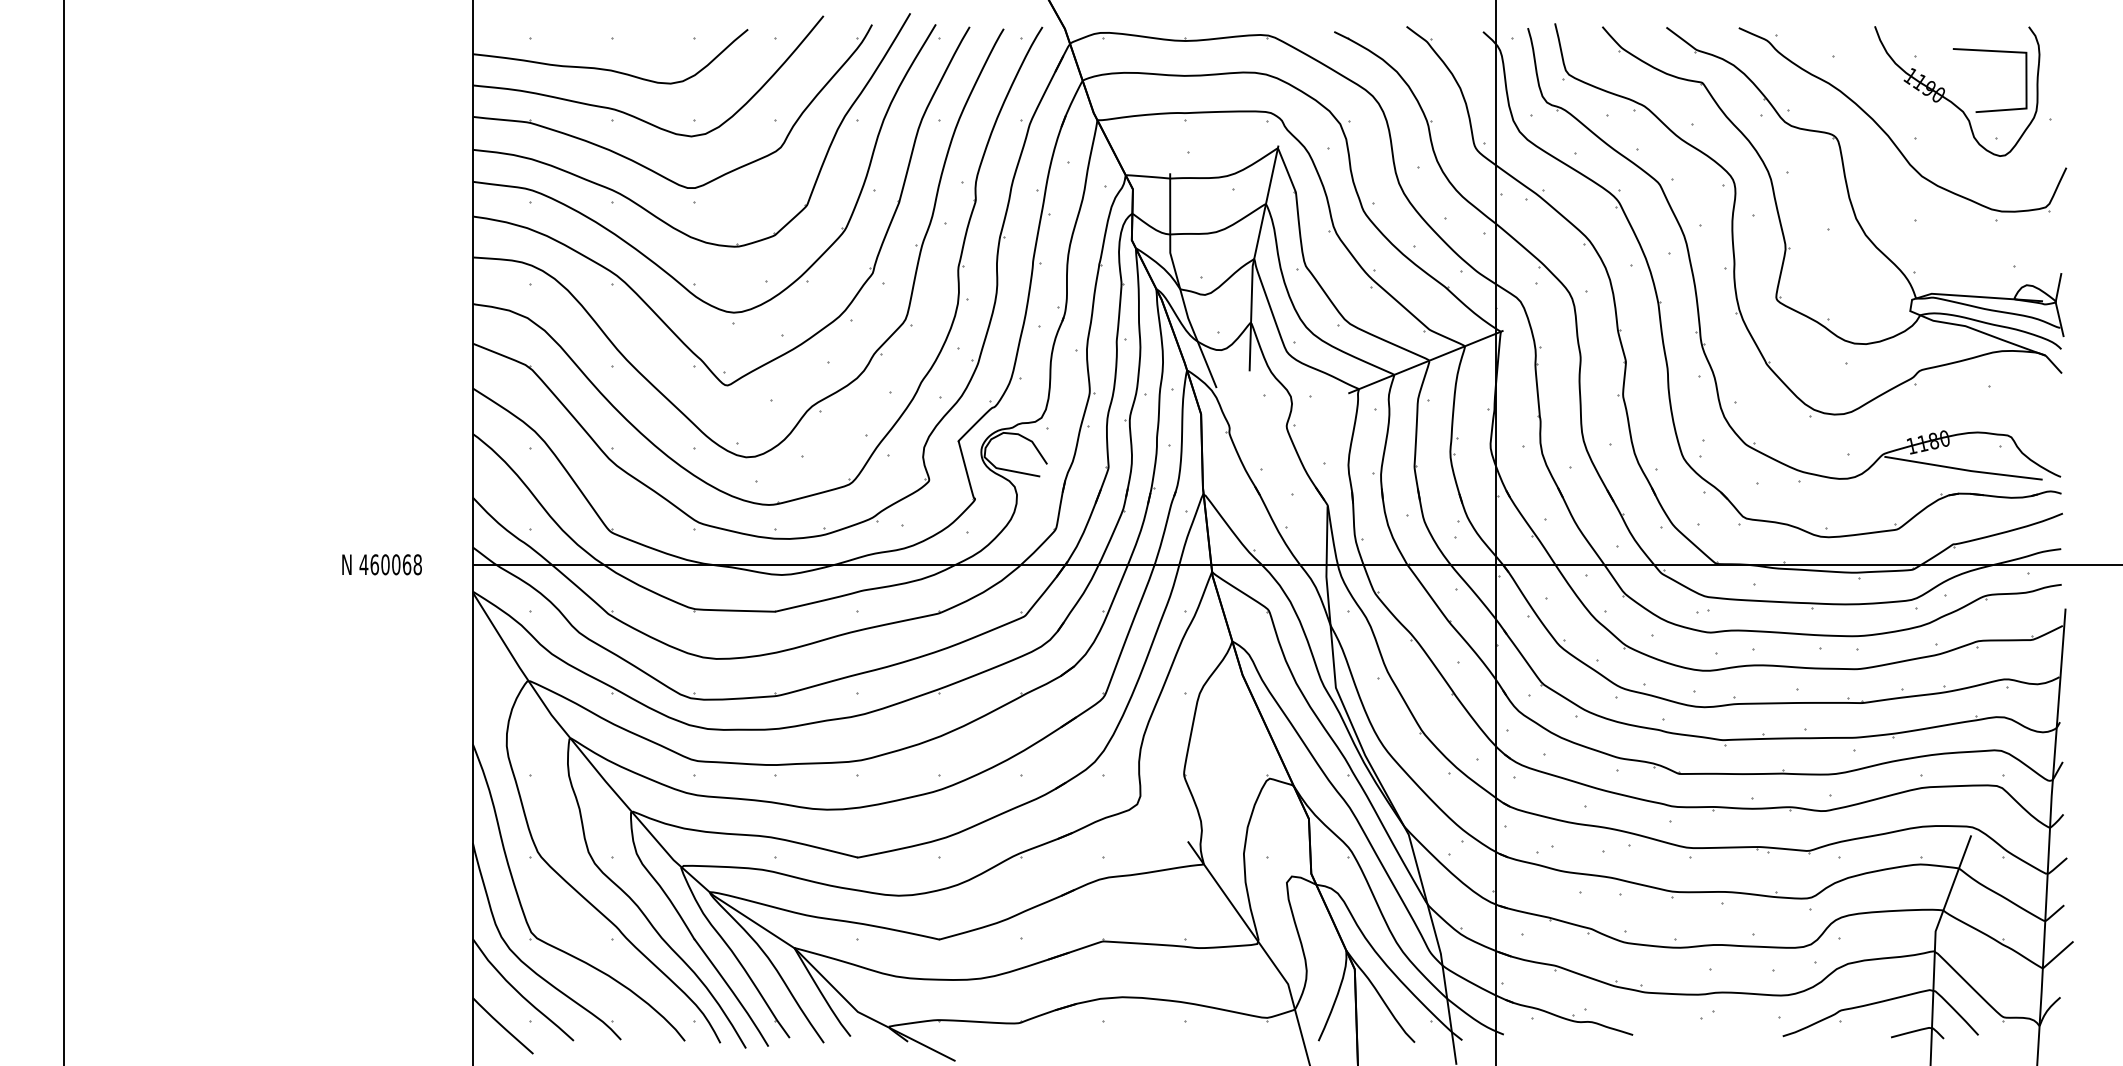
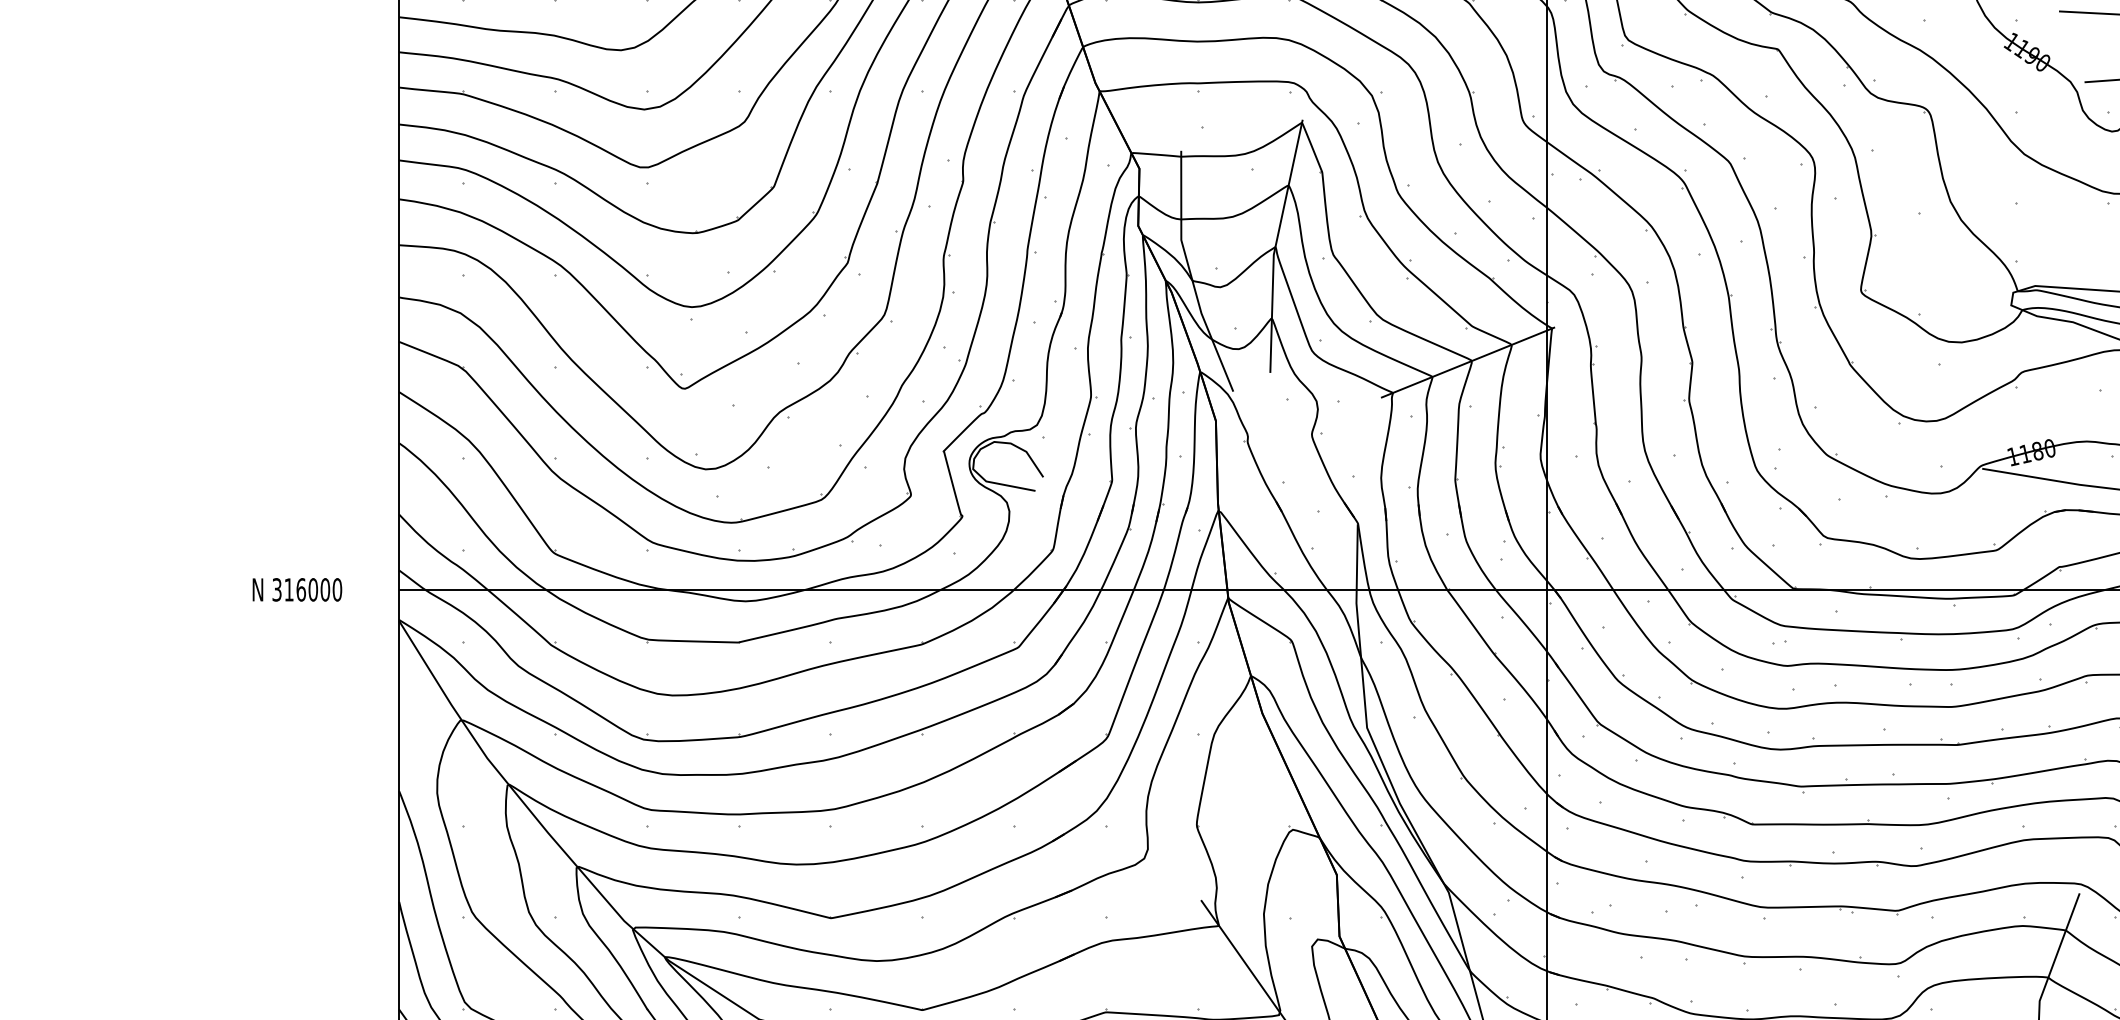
text: (390, 564) -> (306, 589), 460068 -> 316000

